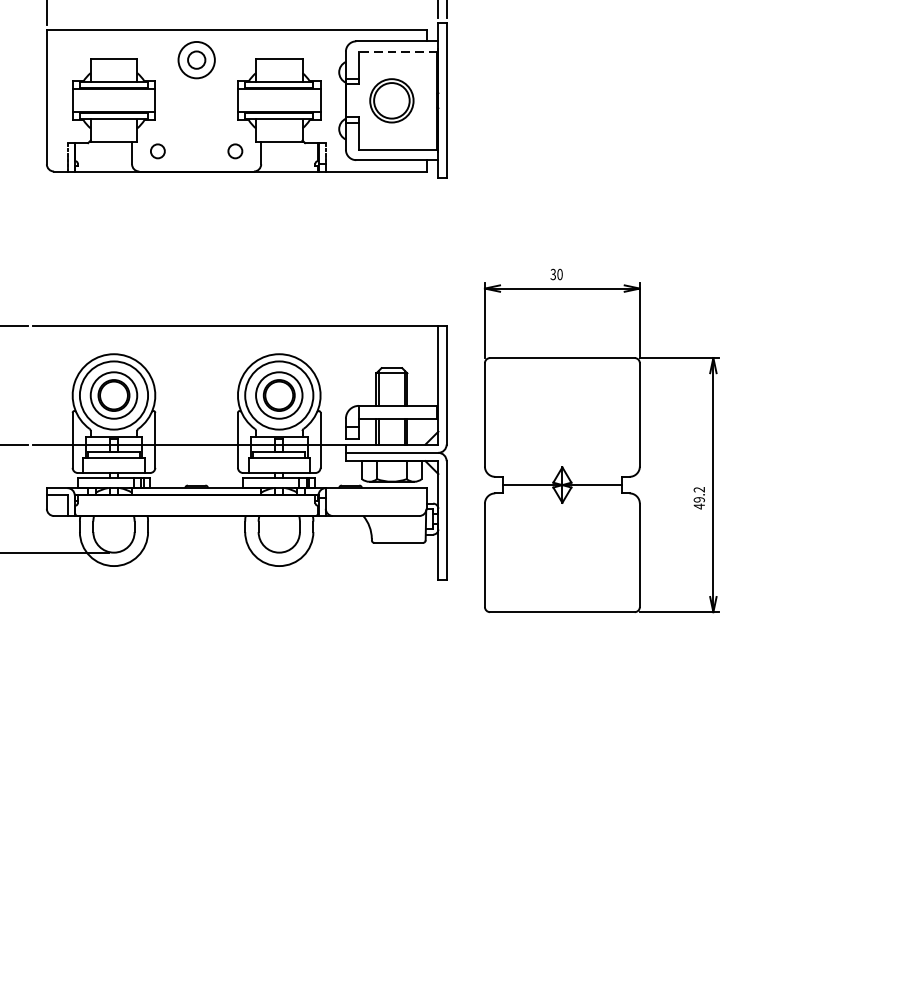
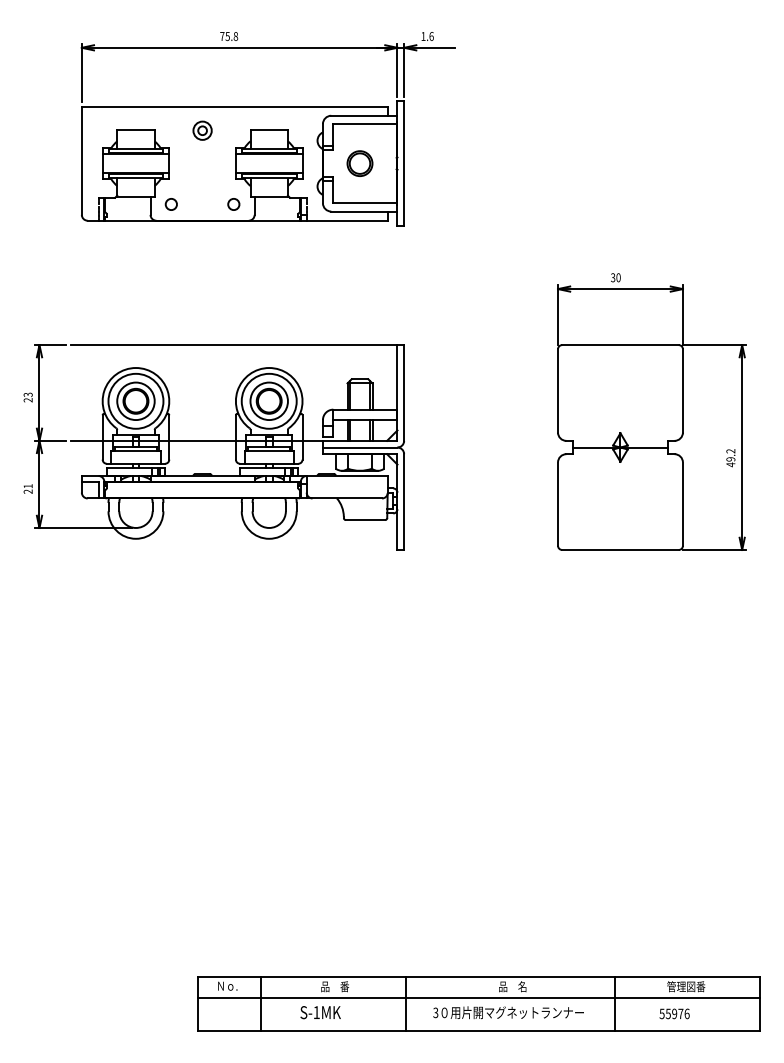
line: (398, 52) -> (365, 124), dashed -> solid
part: (196, 59) -> (202, 130), size x0.62
part: (391, 100) -> (359, 163), size x0.71
part: (600, 440) -> (651, 411), moved

